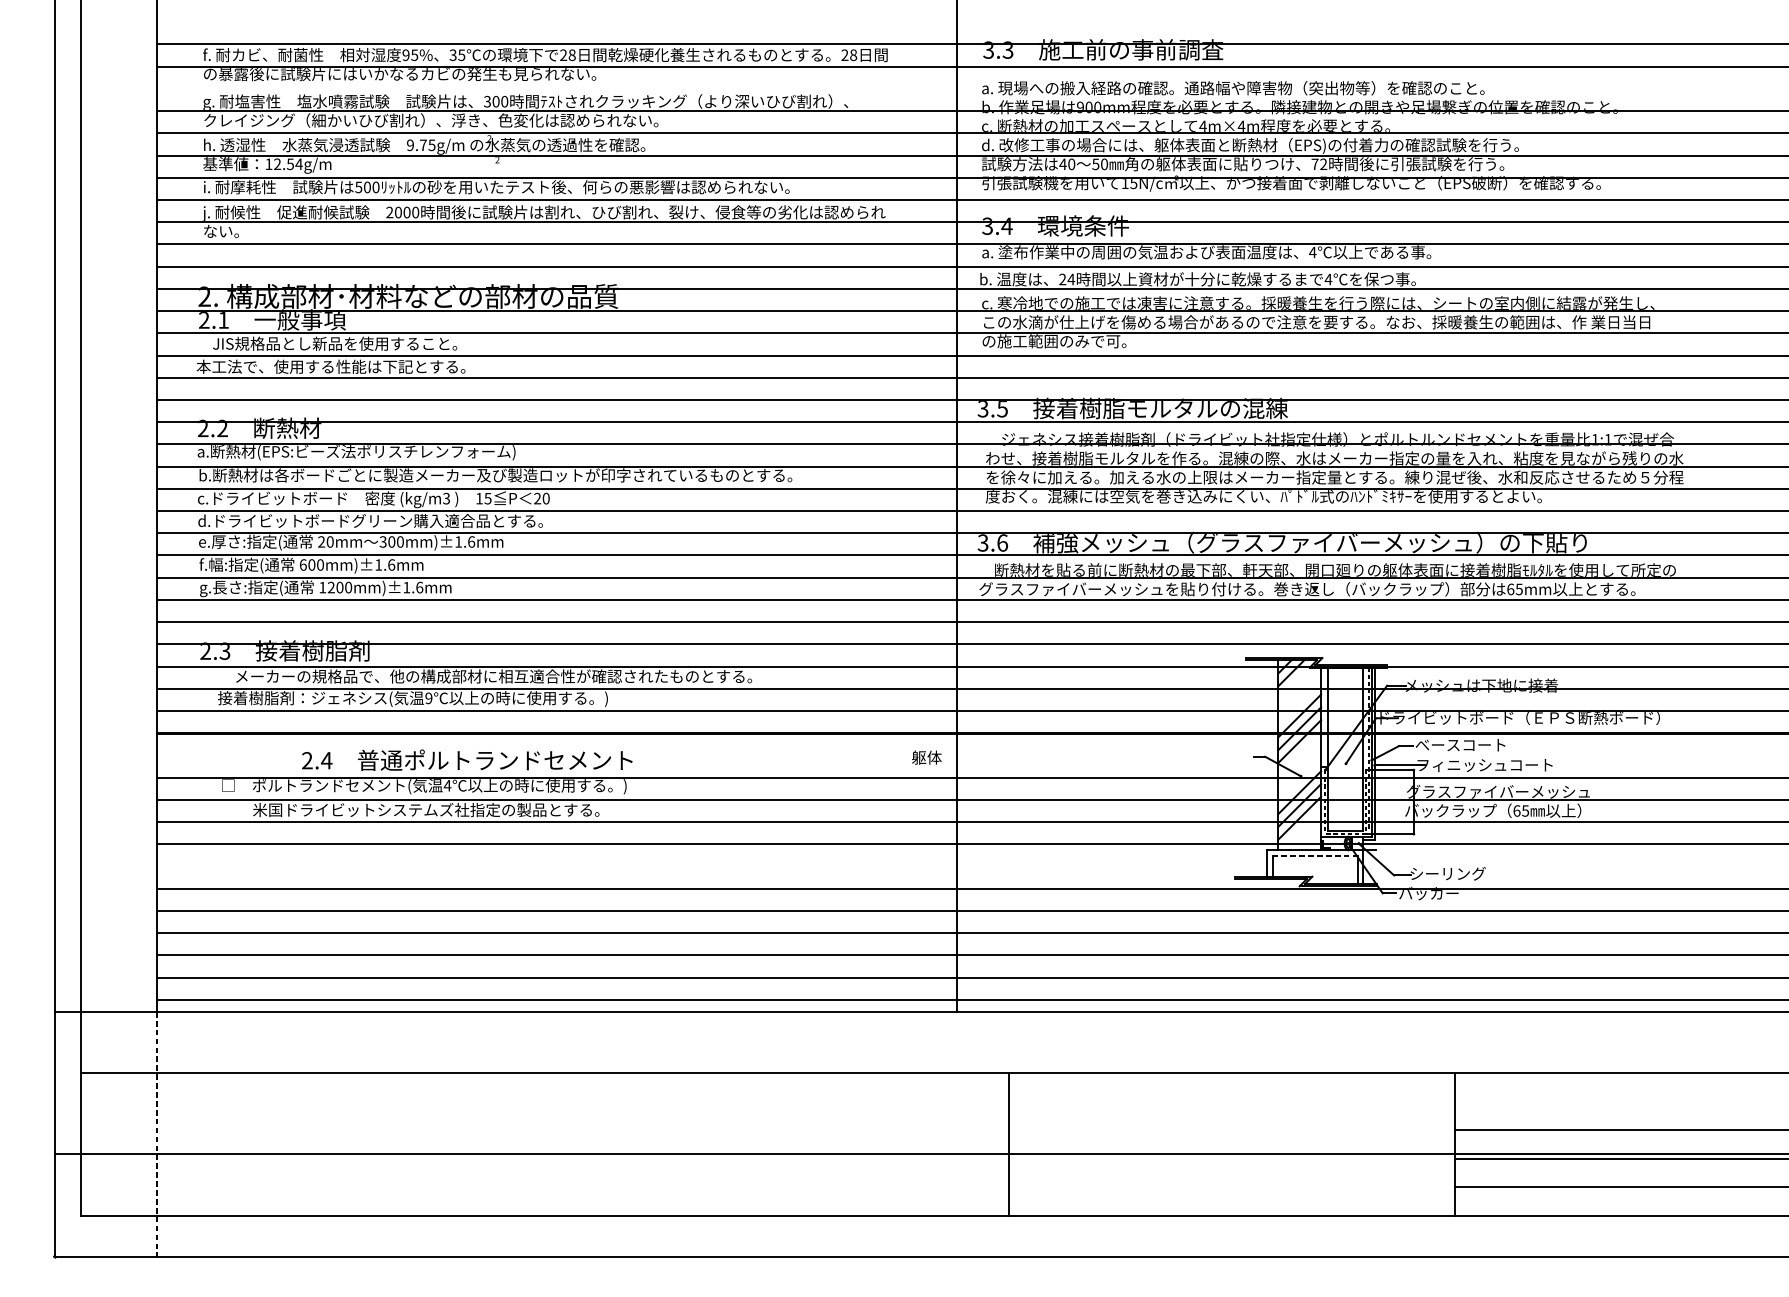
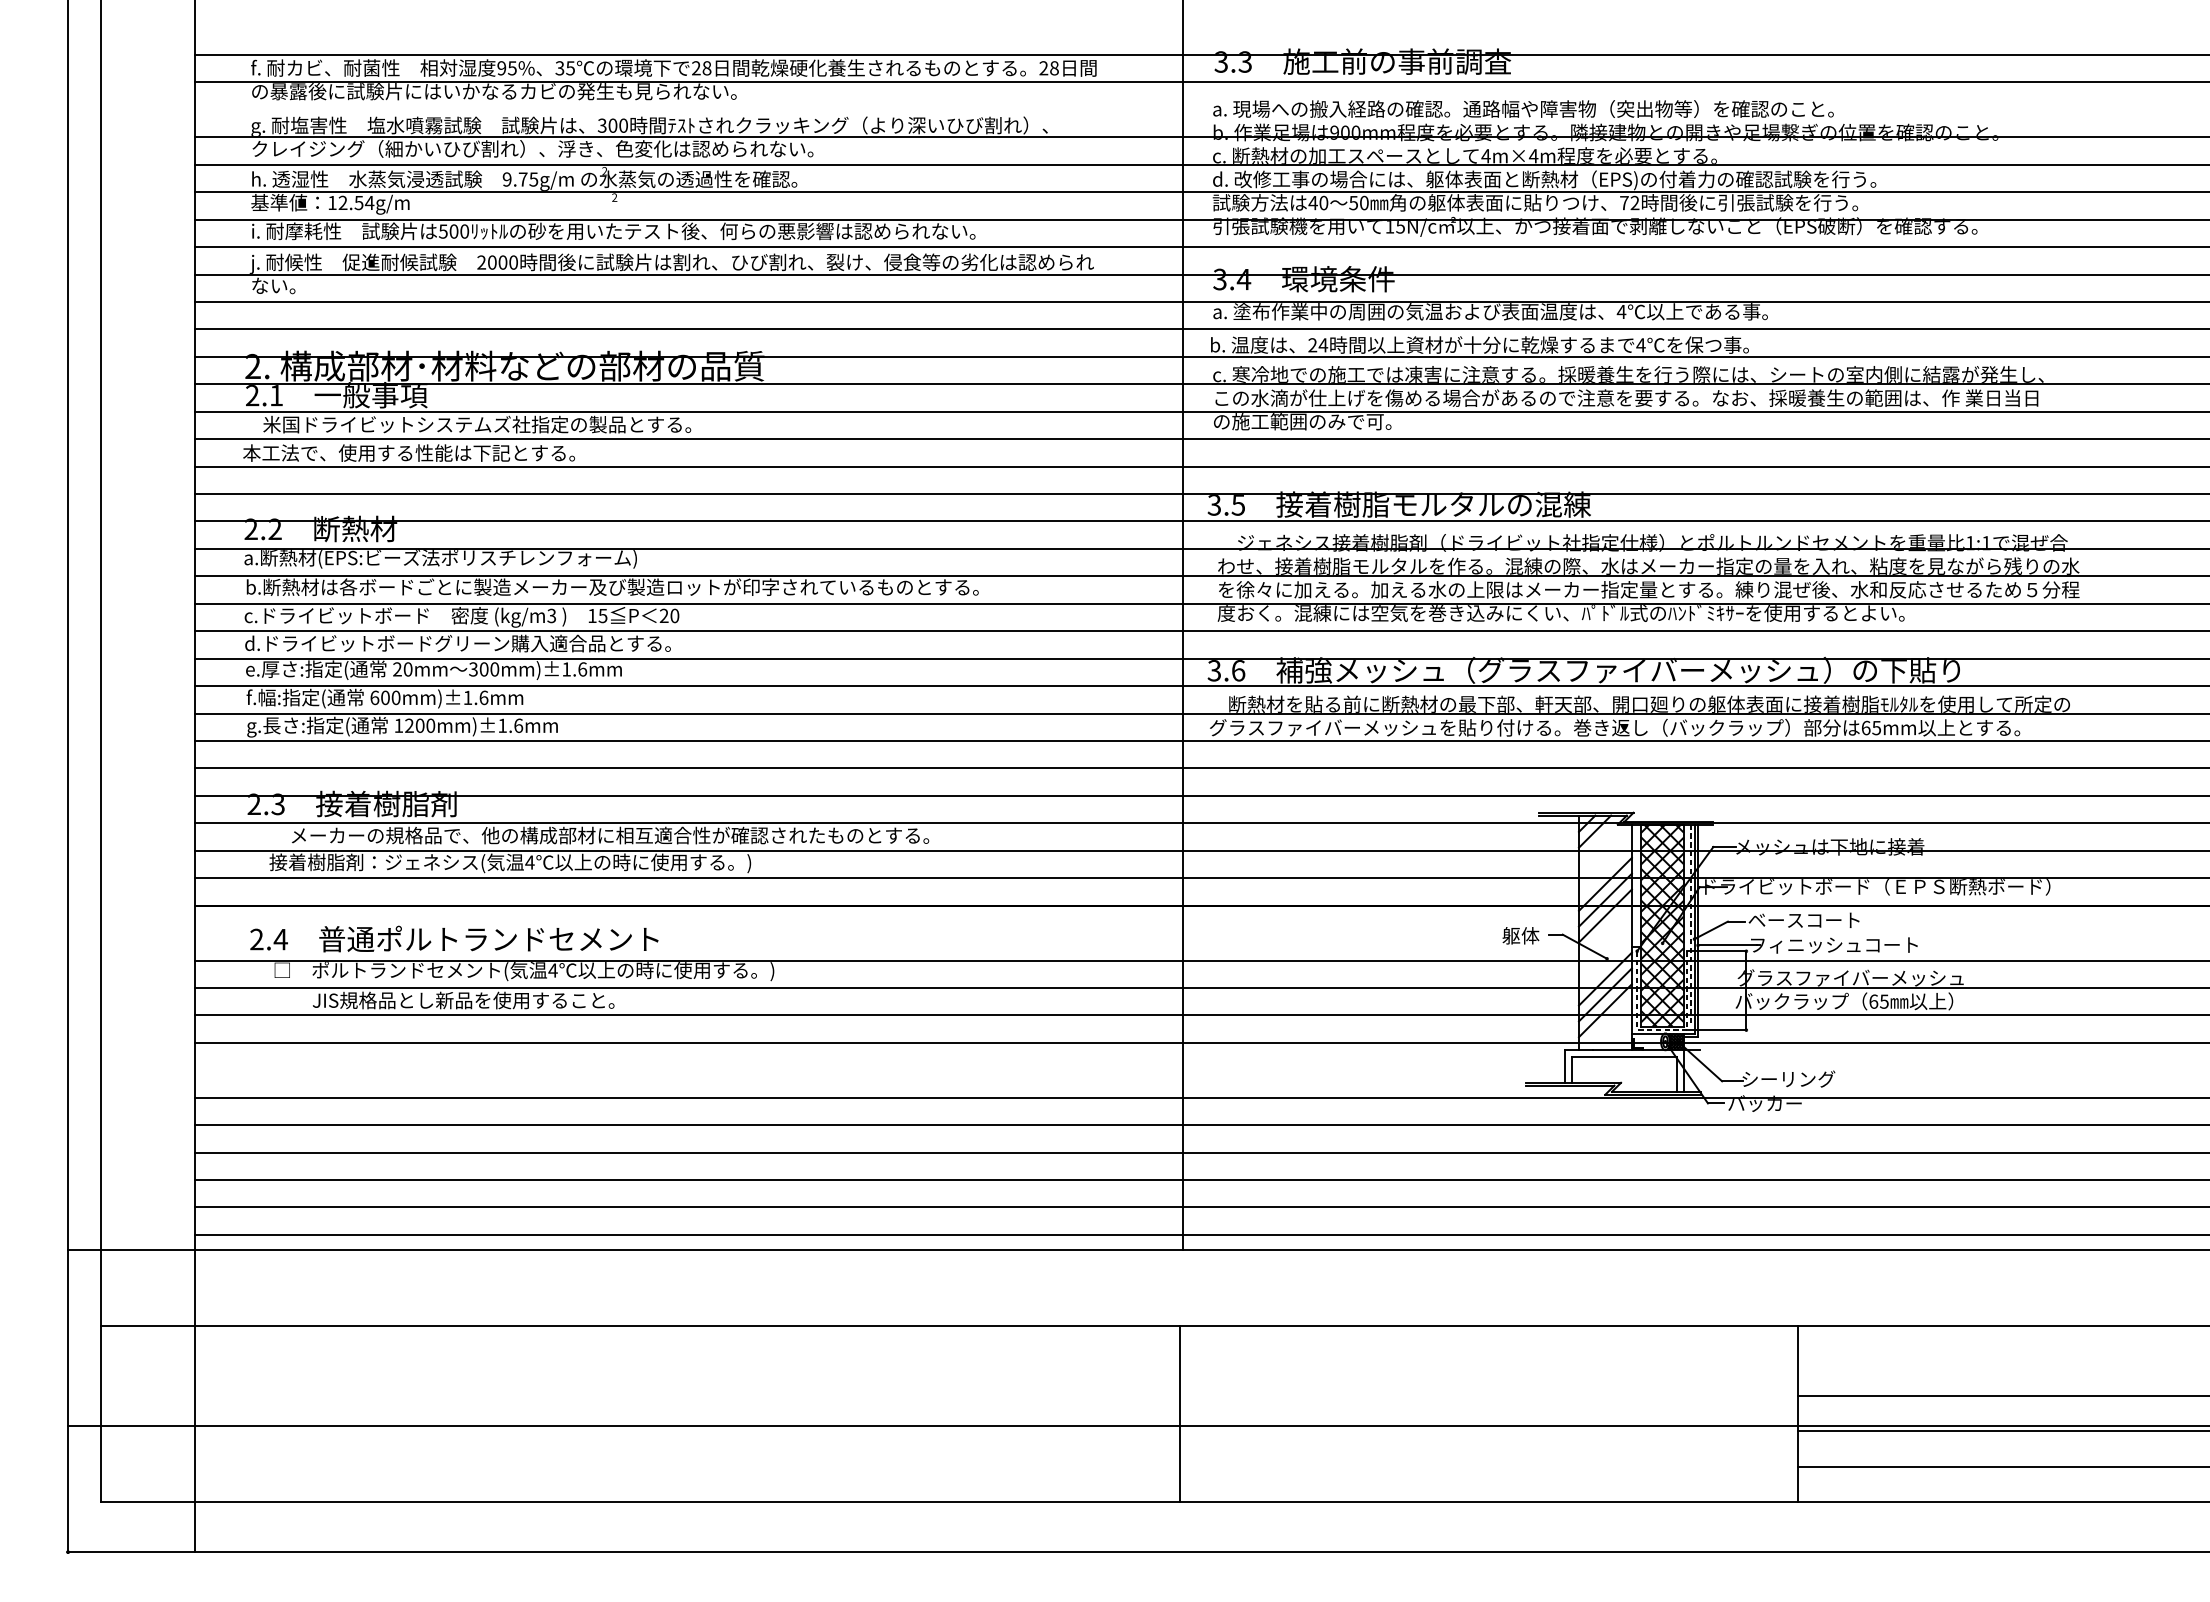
text: (386, 343) -> (477, 424), JIS規格品とし新品を使用すること。 -> 米国ドライビットシステムズ社指定の製品とする。
text: (428, 698) -> (529, 862), 9 -> 4
hatch: (1345, 749) -> (1661, 925), added
text: (926, 757) -> (1520, 935), moved
text: (467, 759) -> (454, 938), moved
text: (426, 810) -> (526, 1000), 米国ドライビットシステムズ社指定の製品とする。 -> JIS規格品とし新品を使用すること。
hatch: (1357, 843) -> (1676, 1041), added
line: (1315, 855) -> (1624, 1056), dashed -> solid
line: (157, 1134) -> (194, 1401), dashed -> solid
line: (1009, 1144) -> (1180, 1413), moved

